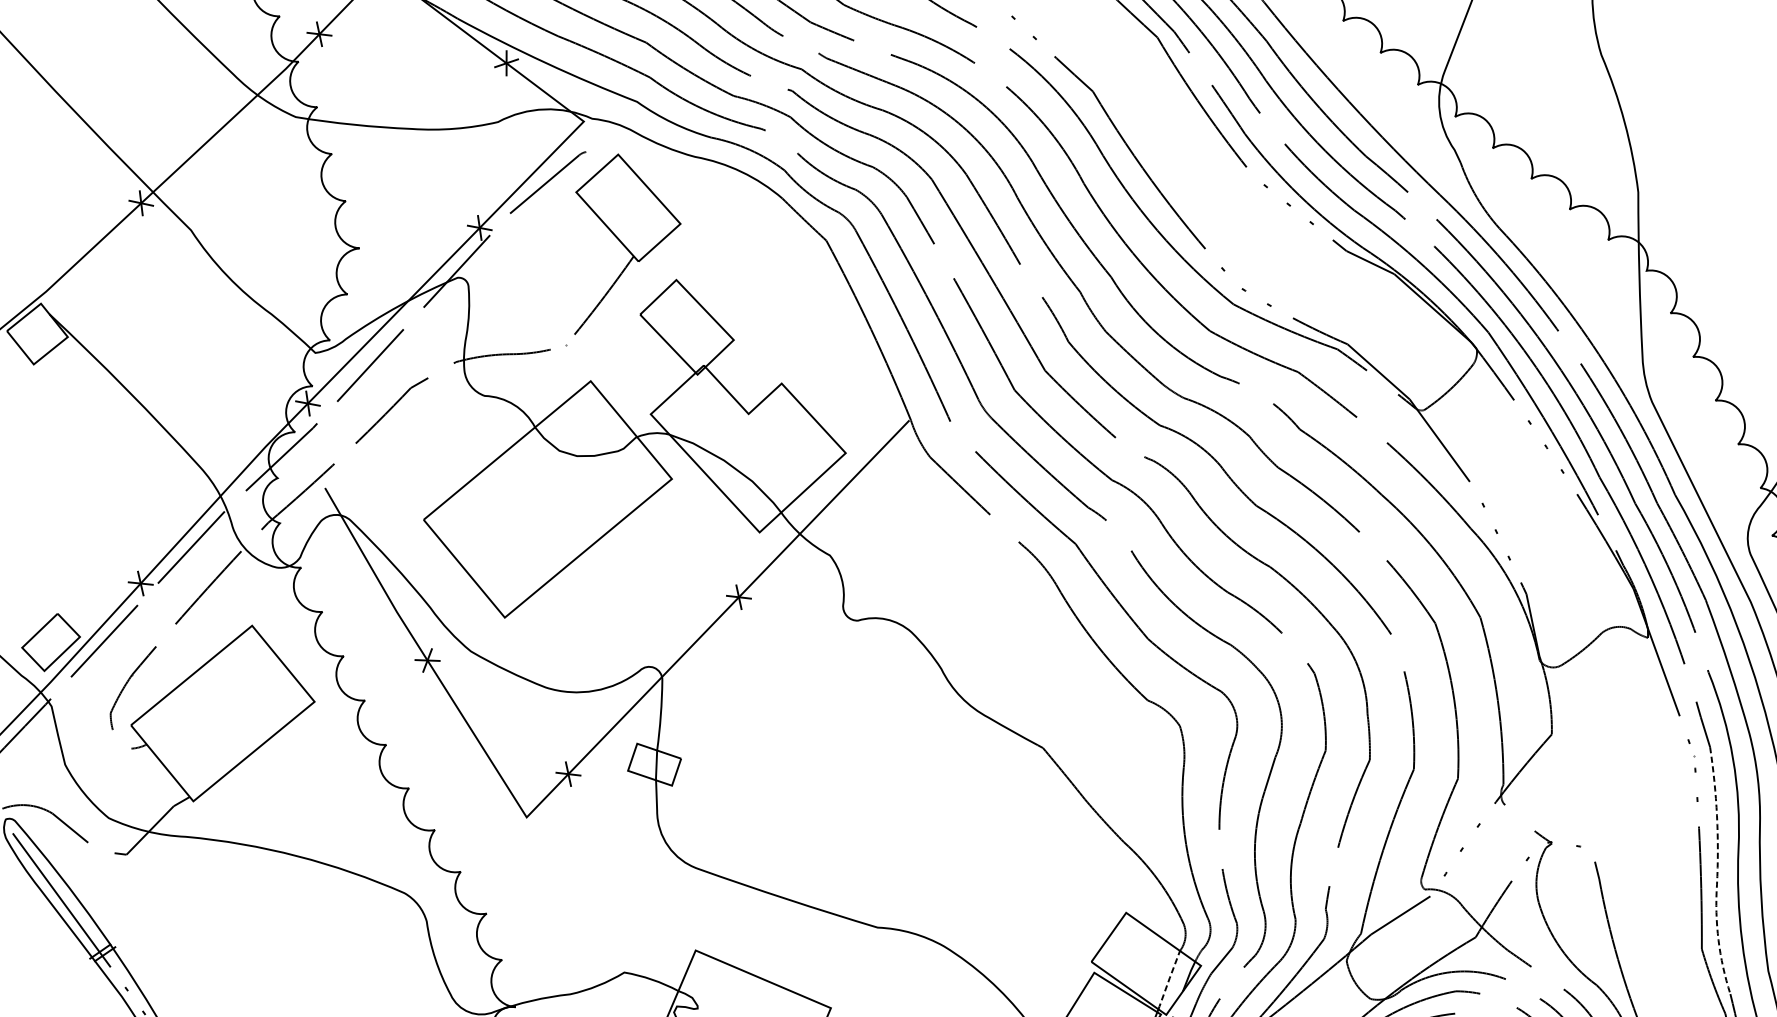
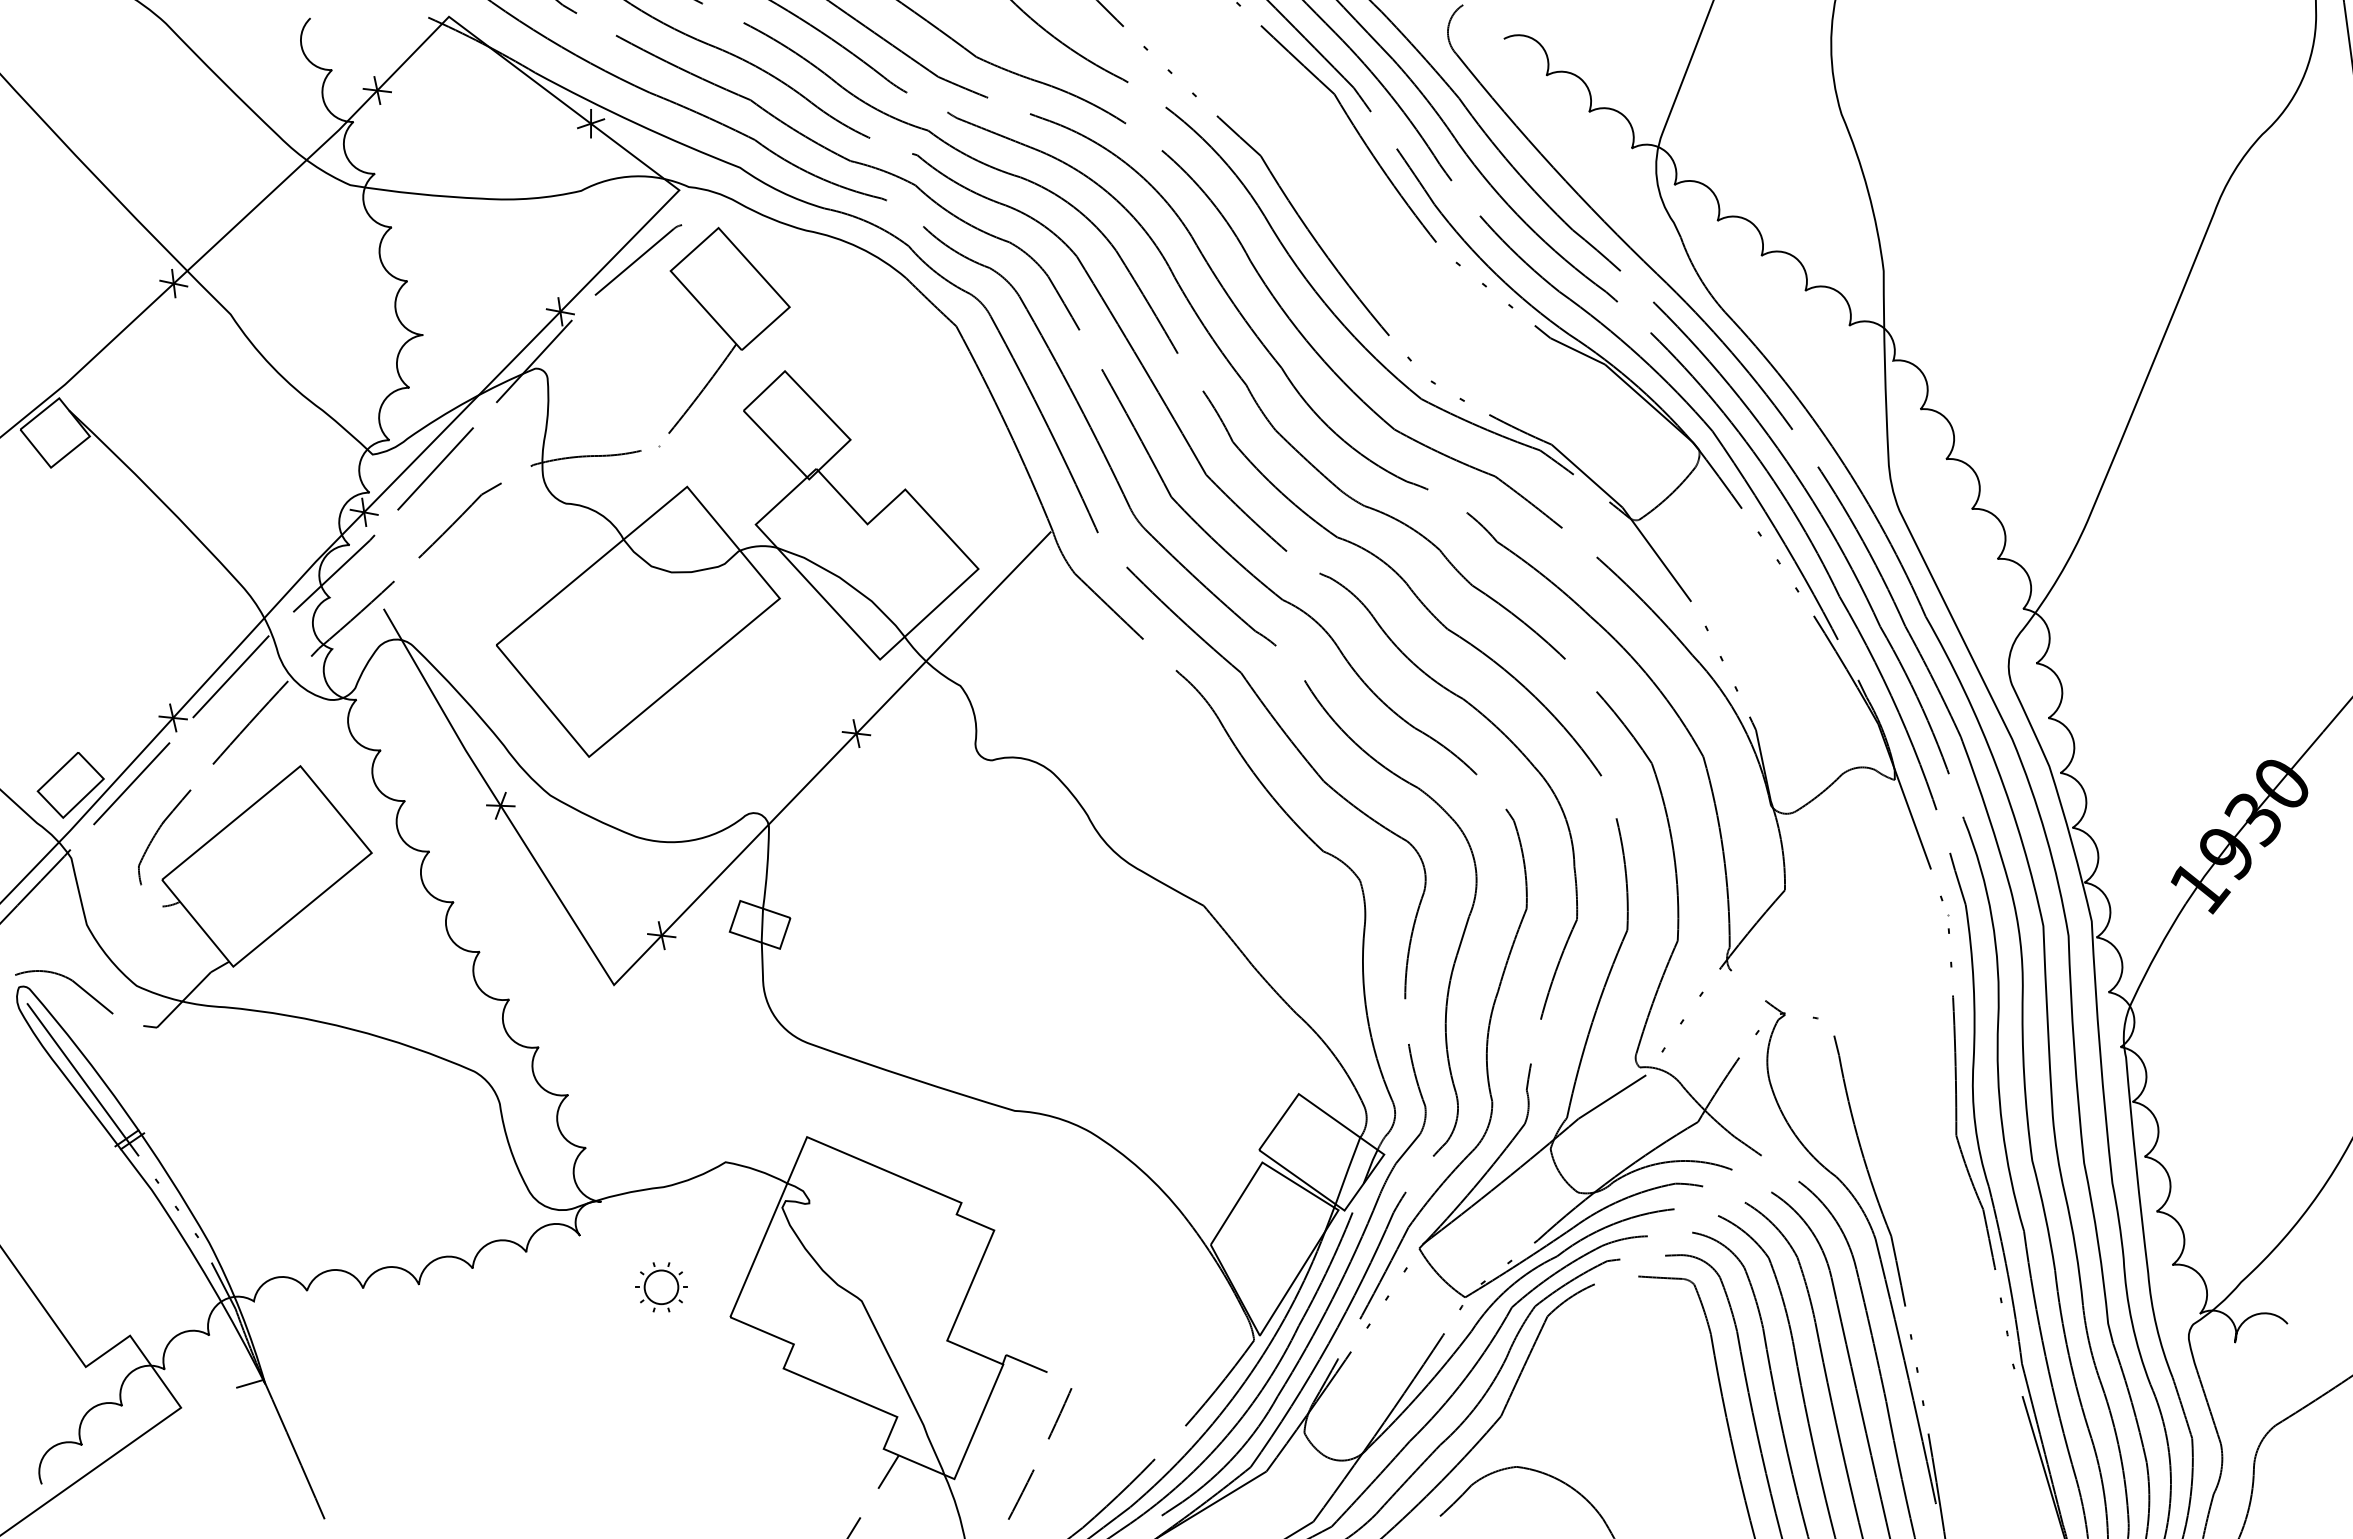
line: (1717, 872) -> (1974, 1047), dashed -> solid
line: (1168, 979) -> (1347, 1170), dashed -> solid

